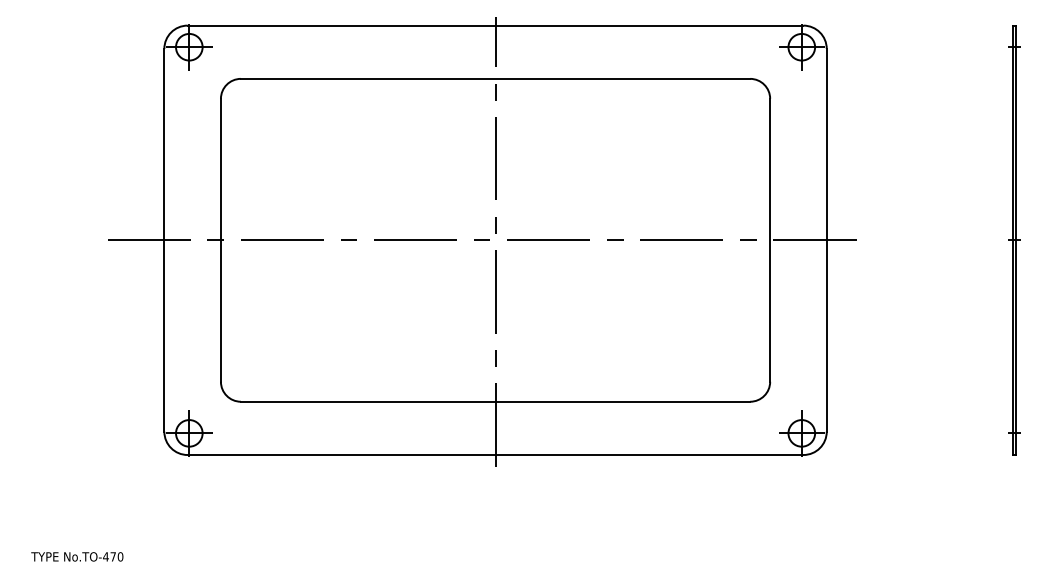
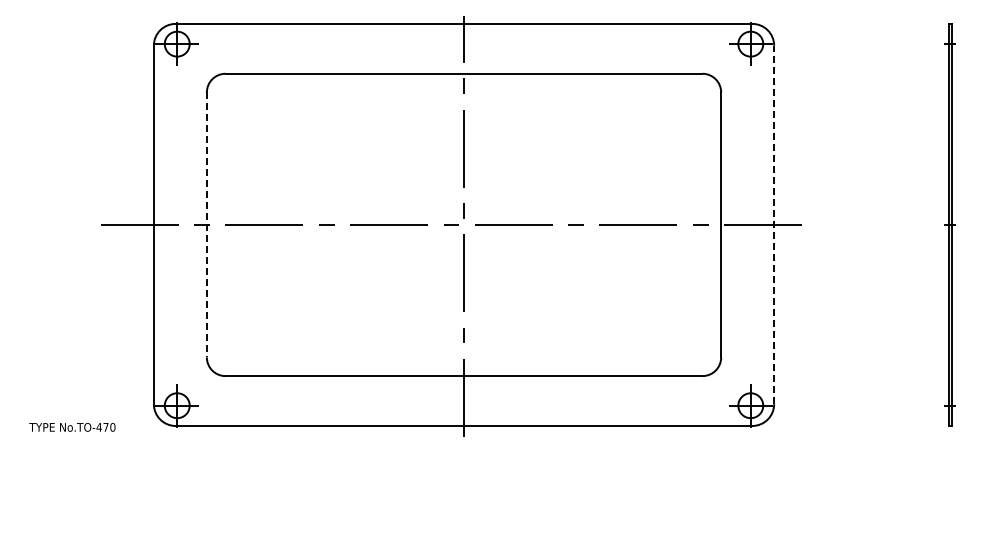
line: (827, 239) -> (774, 224), solid -> dashed
line: (220, 240) -> (206, 225), solid -> dashed
text: (77, 557) -> (72, 427), moved

